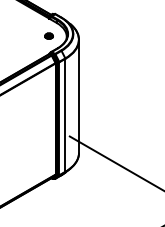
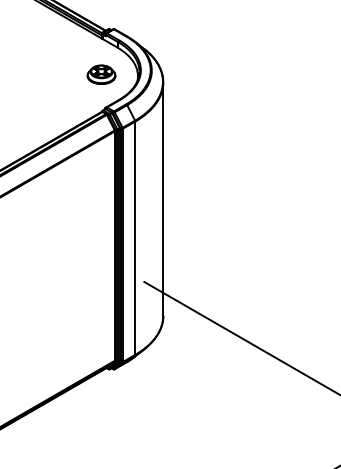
part: (48, 35) -> (100, 73), size x1.67

